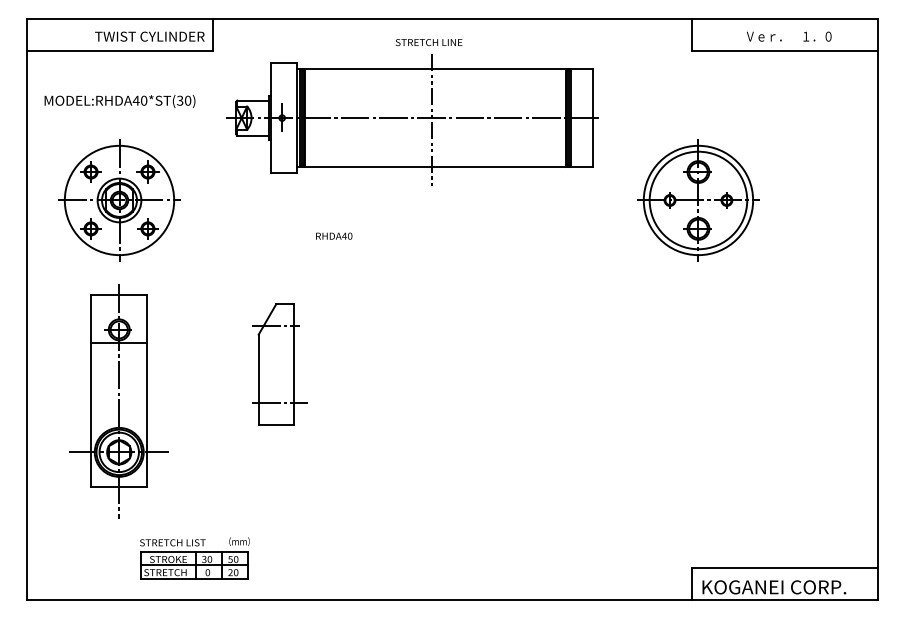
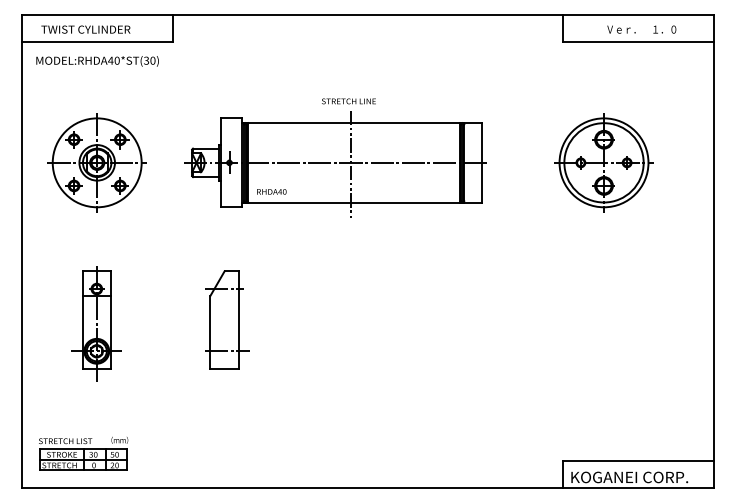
text: (149, 36) -> (85, 29), moved
text: (119, 101) -> (97, 61), moved
part: (412, 111) -> (335, 157), moved
part: (697, 200) -> (603, 162), moved
part: (279, 363) -> (227, 319), moved
part: (118, 398) -> (96, 323), size x0.62
part: (194, 557) -> (83, 453), moved

